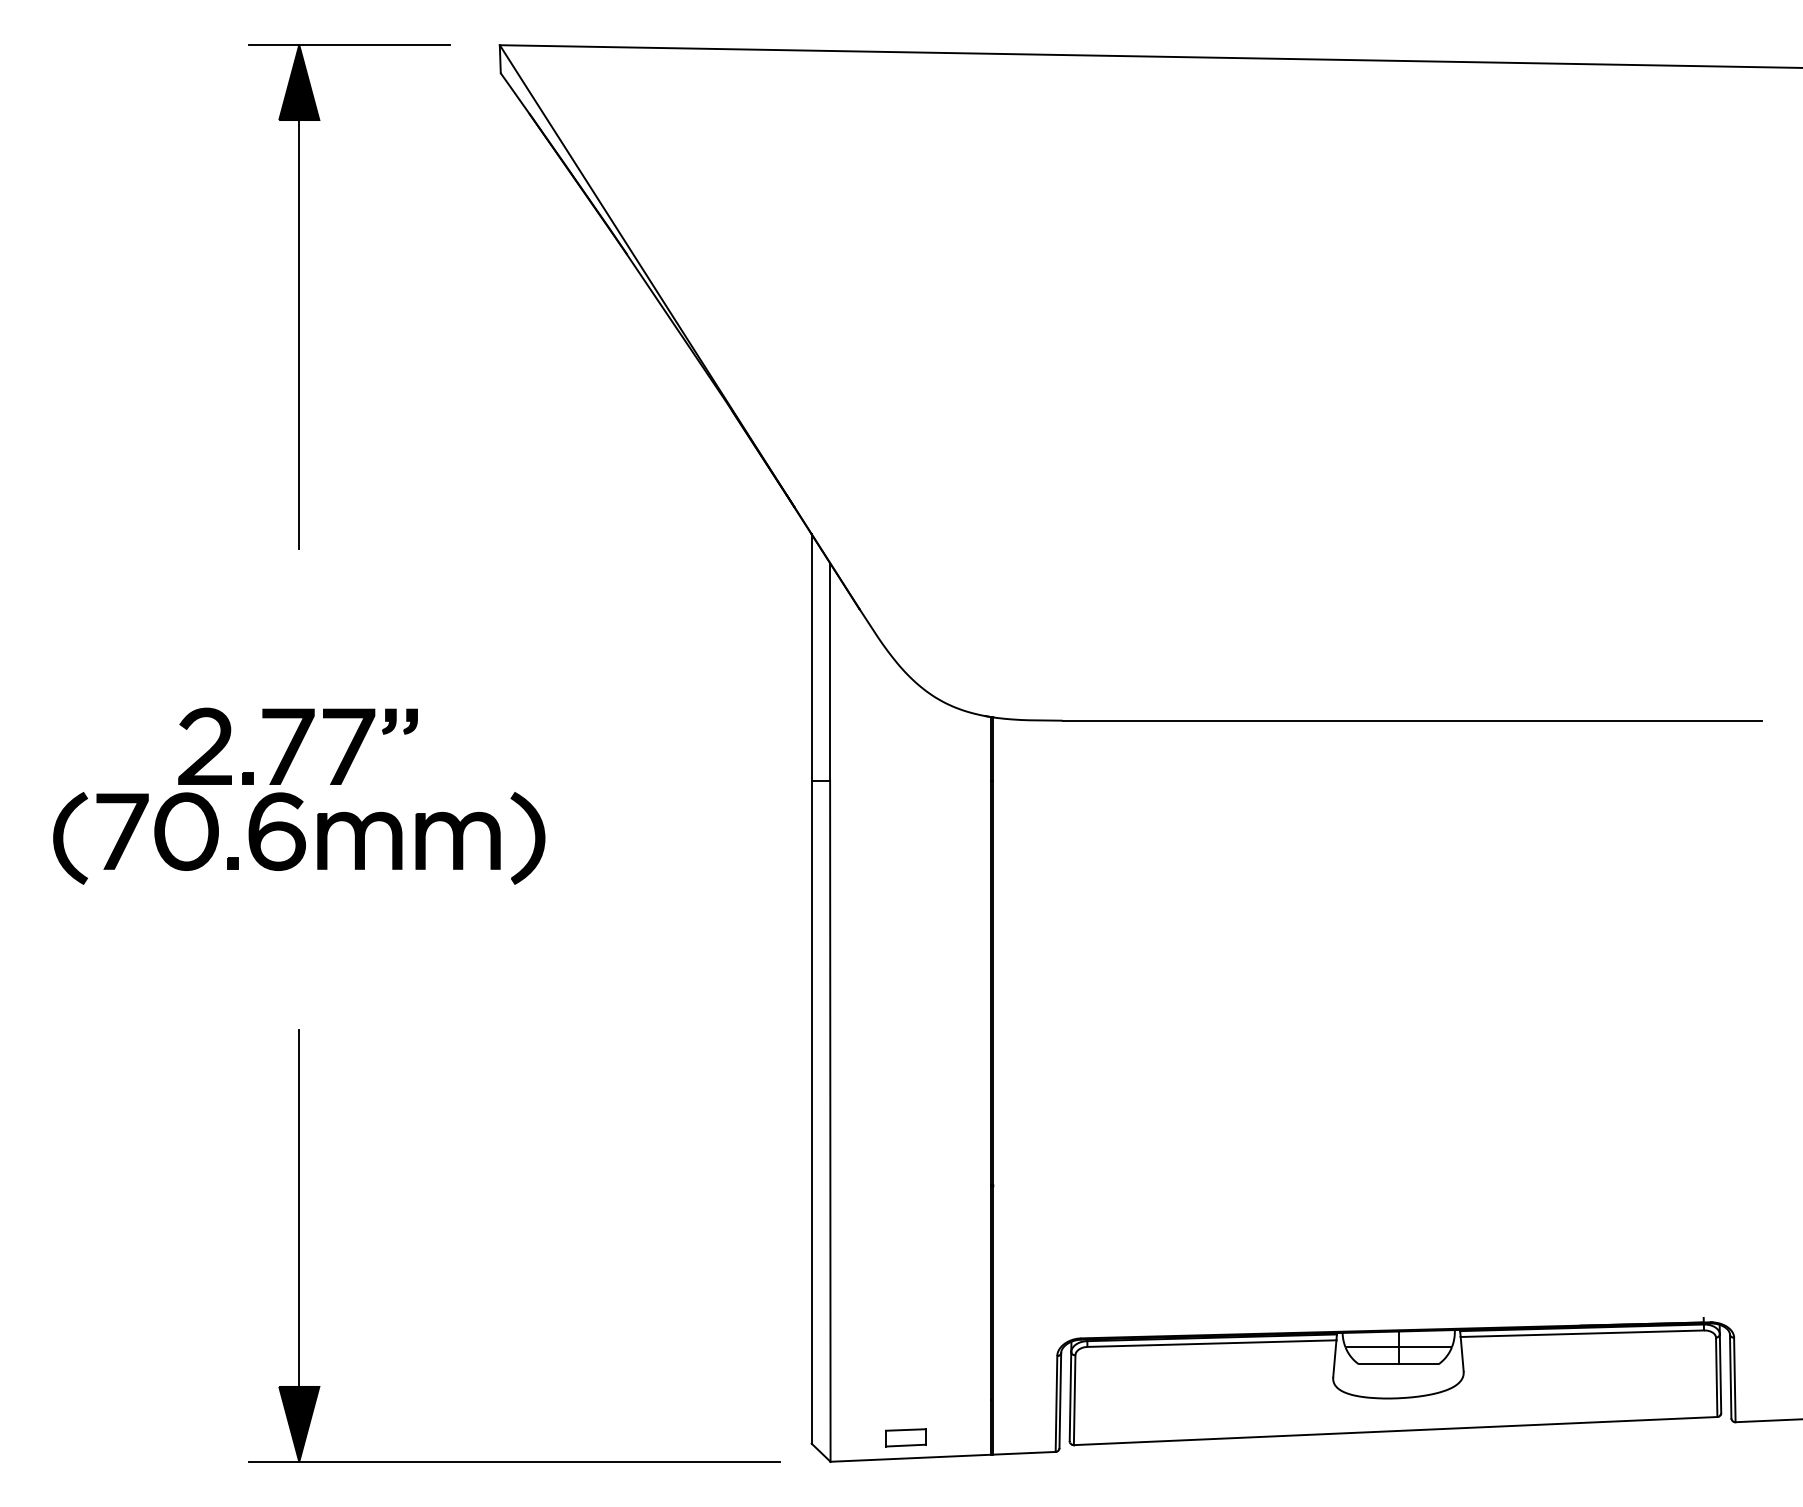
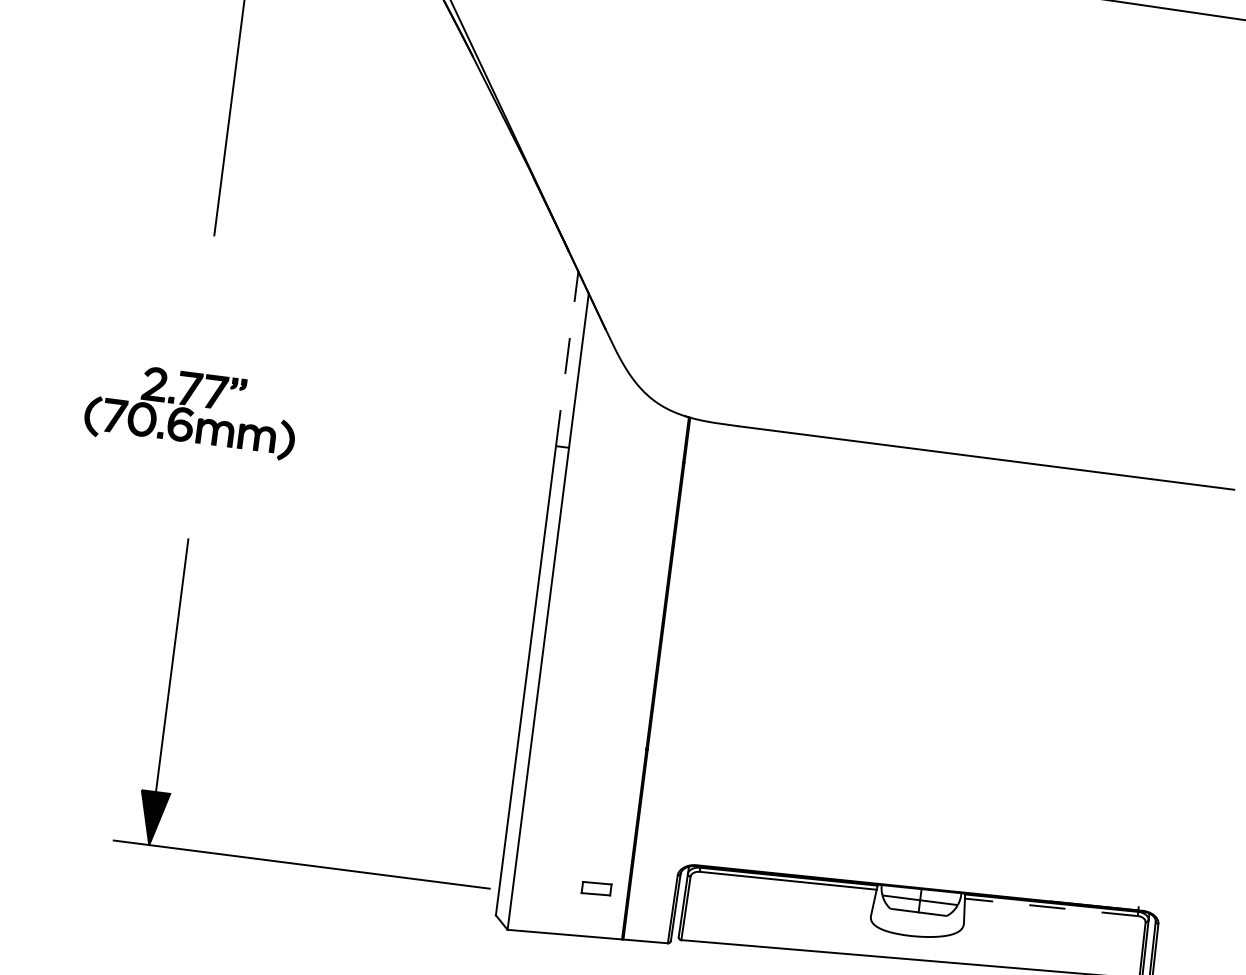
line: (811, 657) -> (567, 358), solid -> dashed
part: (299, 795) -> (192, 410), size x0.6
part: (299, 1245) -> (168, 692), moved
line: (1582, 1333) -> (1051, 907), solid -> dashed
part: (905, 1437) -> (596, 888), moved

